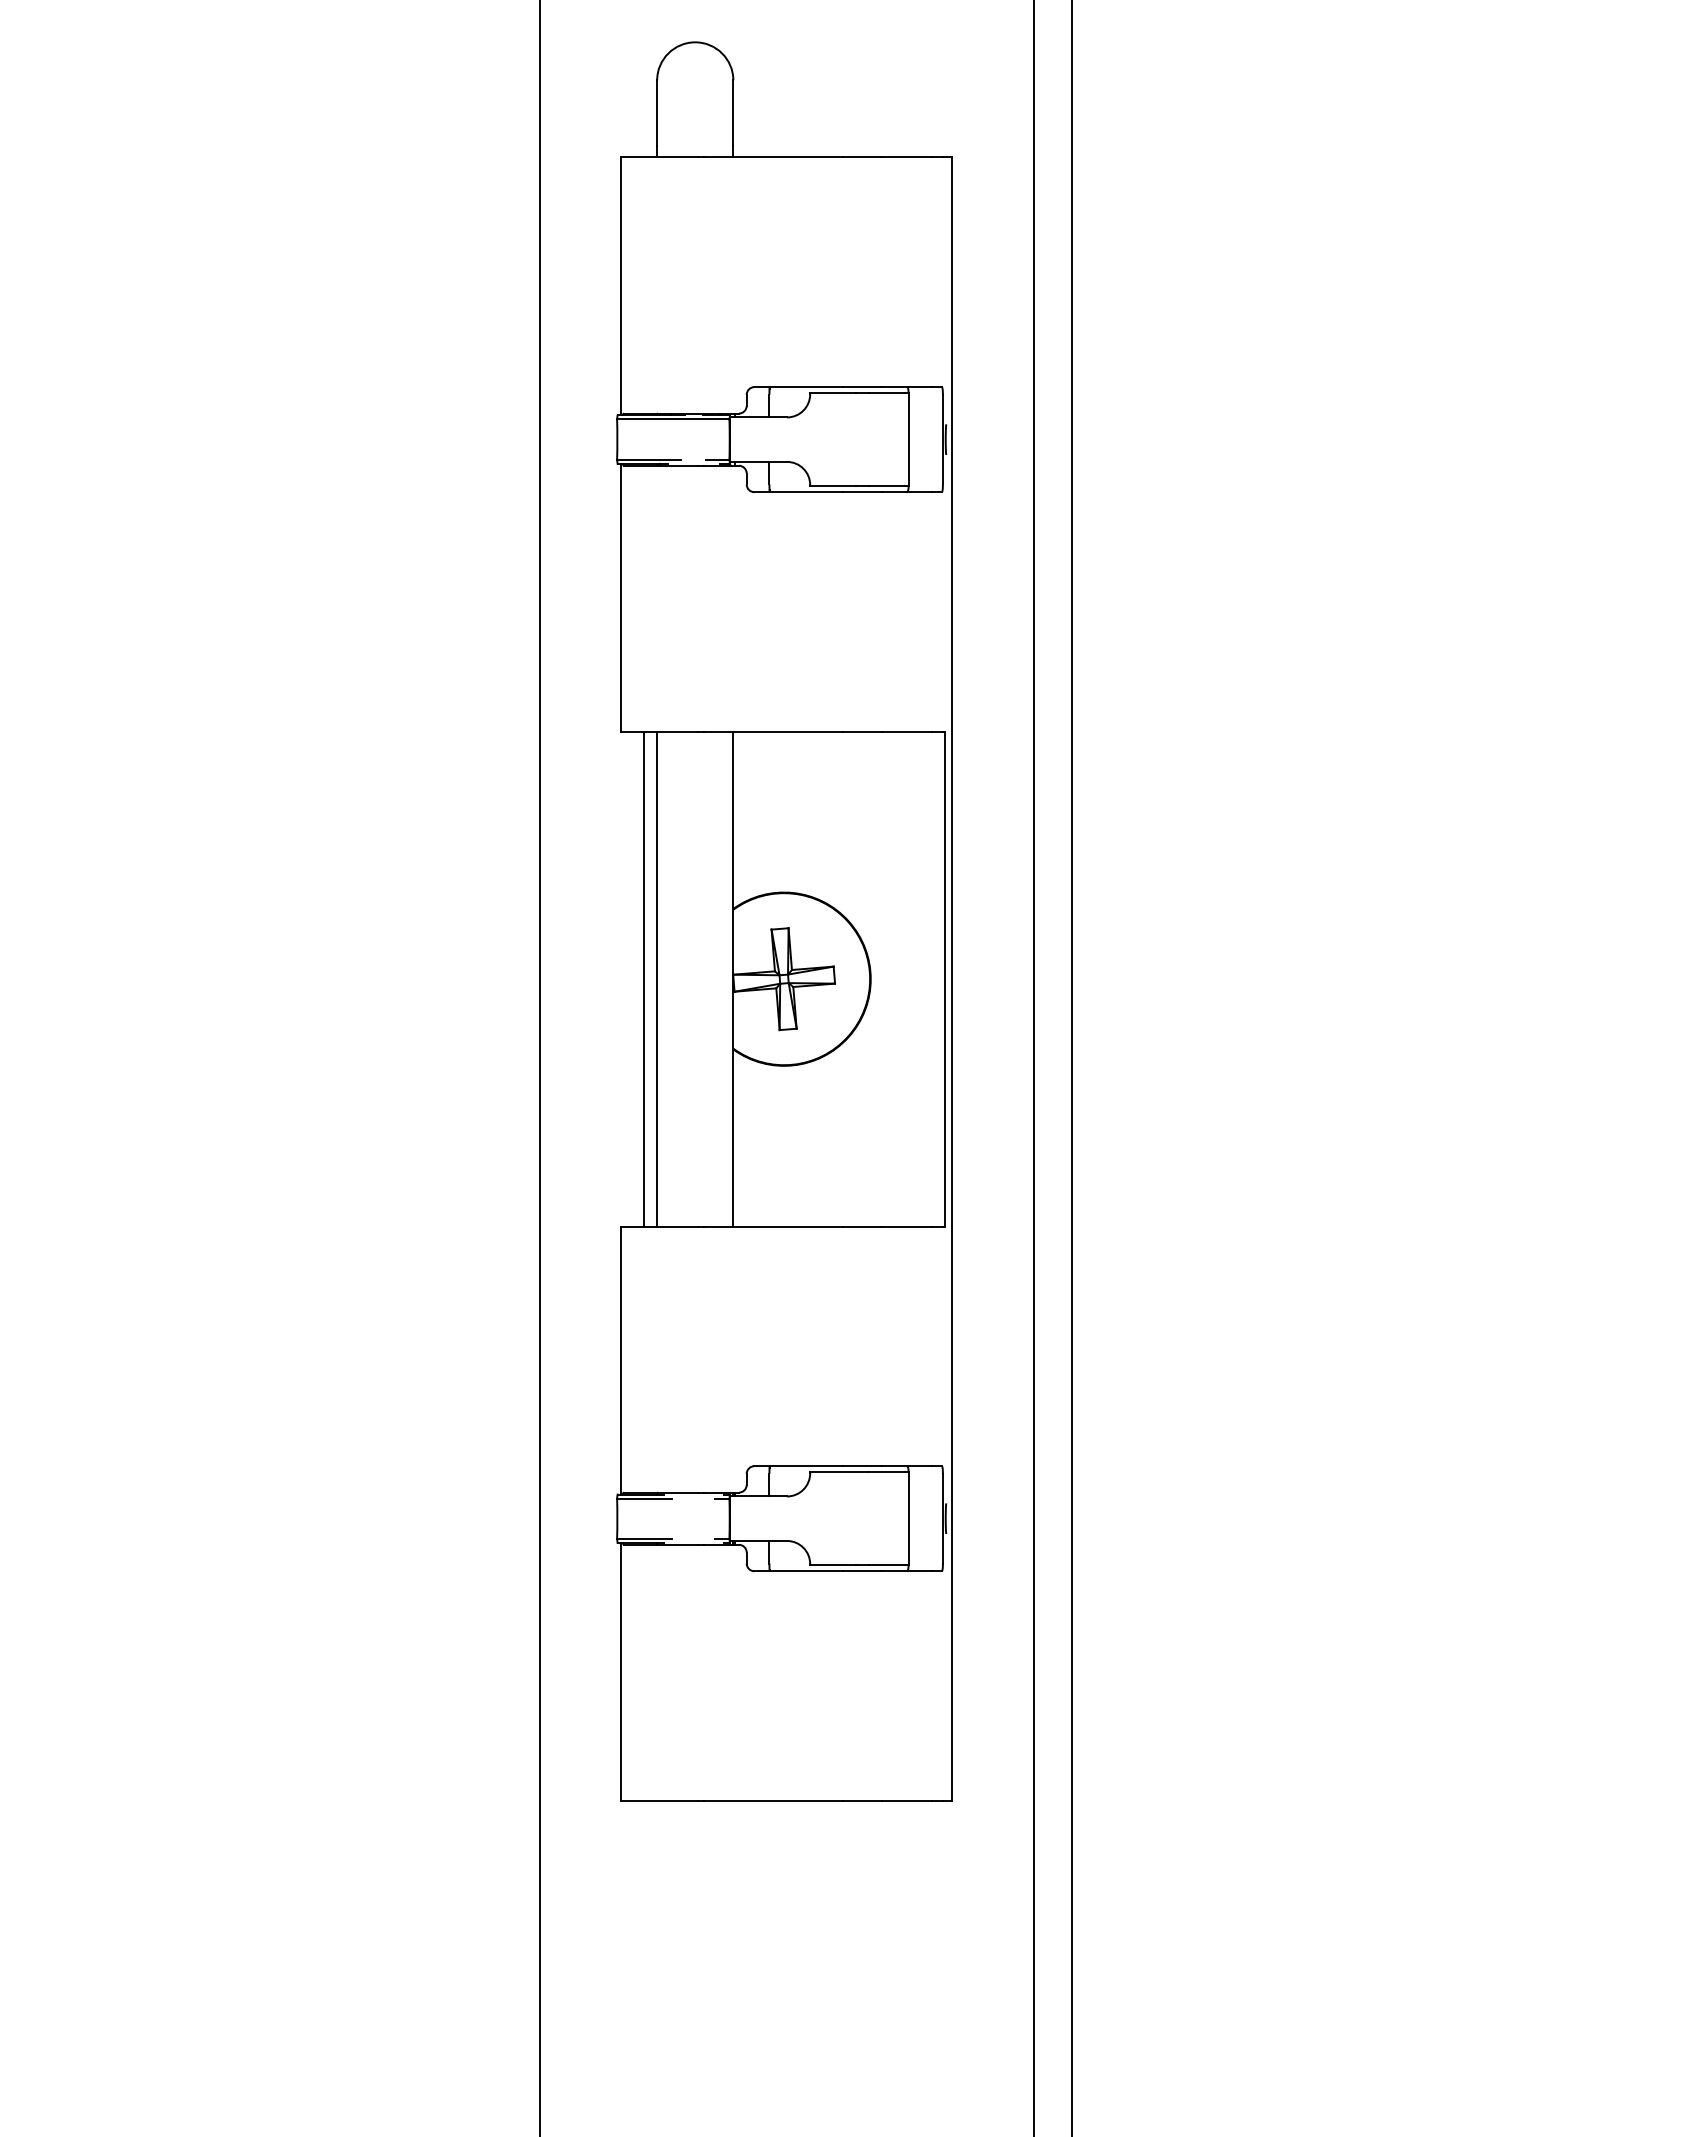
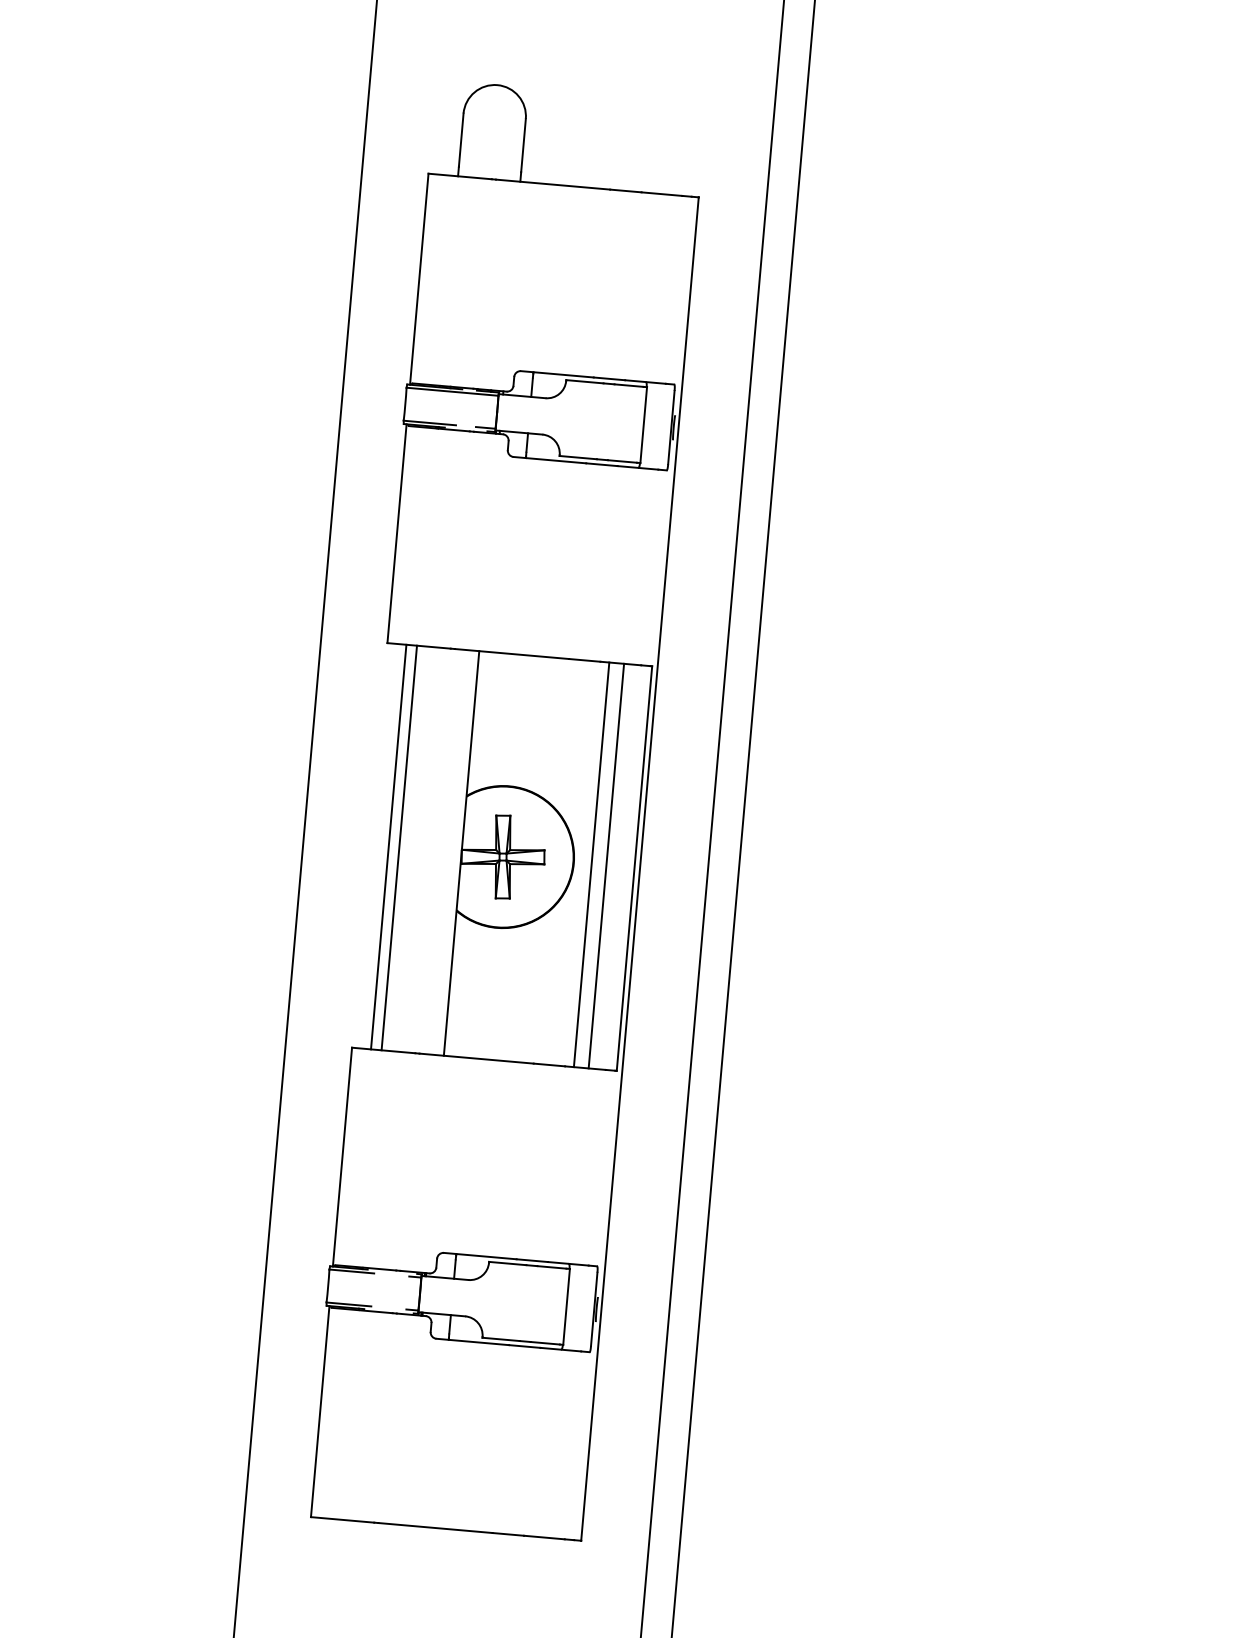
line: (892, 978) -> (591, 864), added
line: (910, 978) -> (606, 865), added

